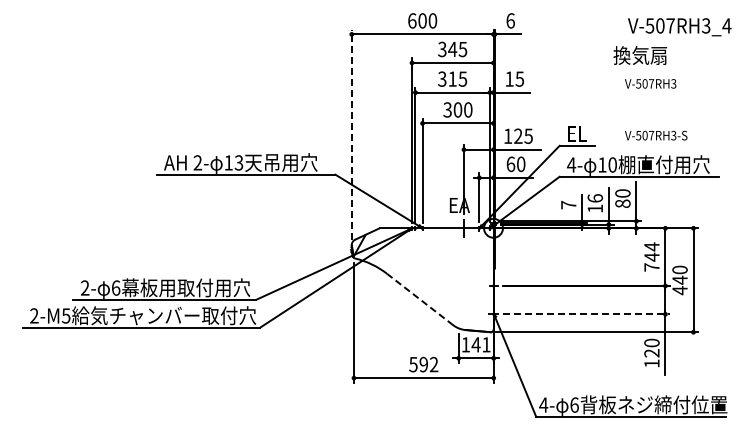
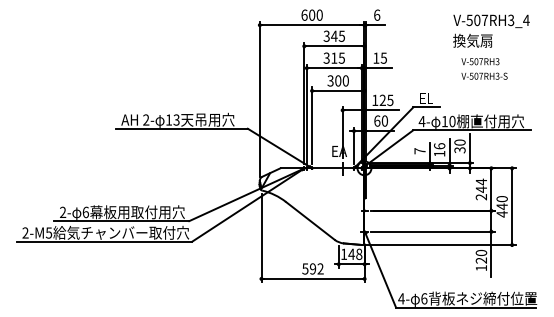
text: (679, 27) -> (491, 21), moved
line: (351, 134) -> (259, 99), dashed -> solid
text: (656, 135) -> (484, 76), moved
text: (622, 203) -> (459, 150), 80 -> 30
text: (651, 267) -> (481, 197), 744 -> 244
line: (420, 299) -> (310, 220), dashed -> solid
line: (586, 314) -> (433, 231), dashed -> solid
text: (486, 344) -> (359, 254), 141 -> 148

